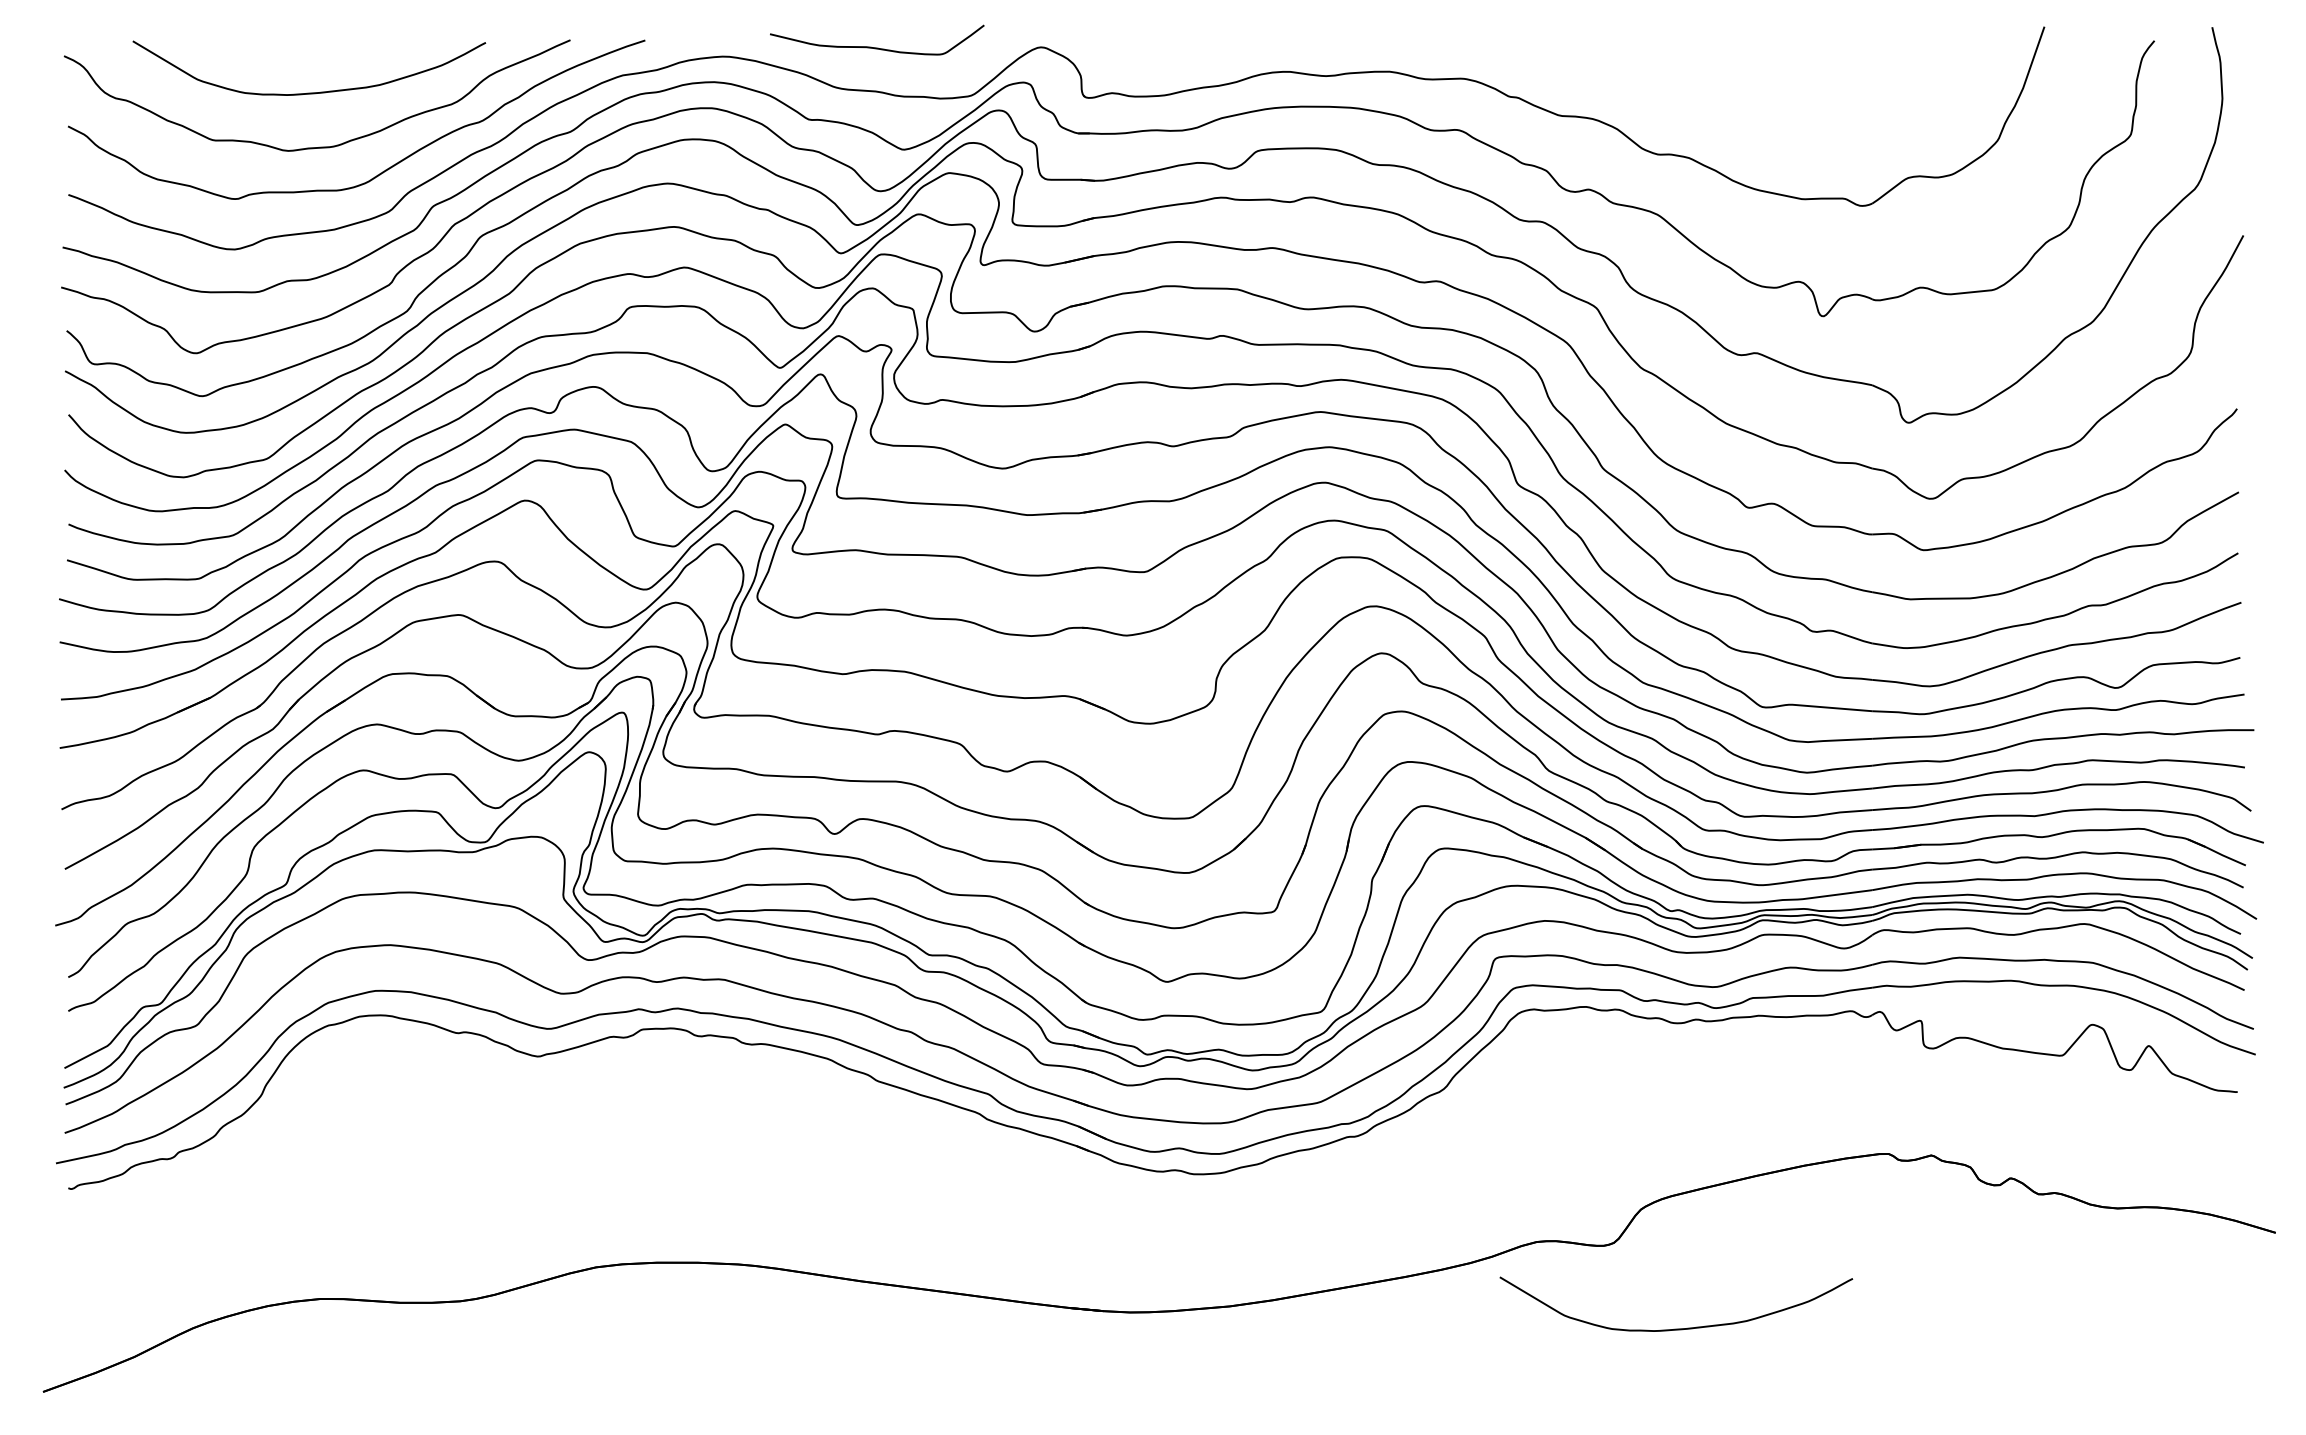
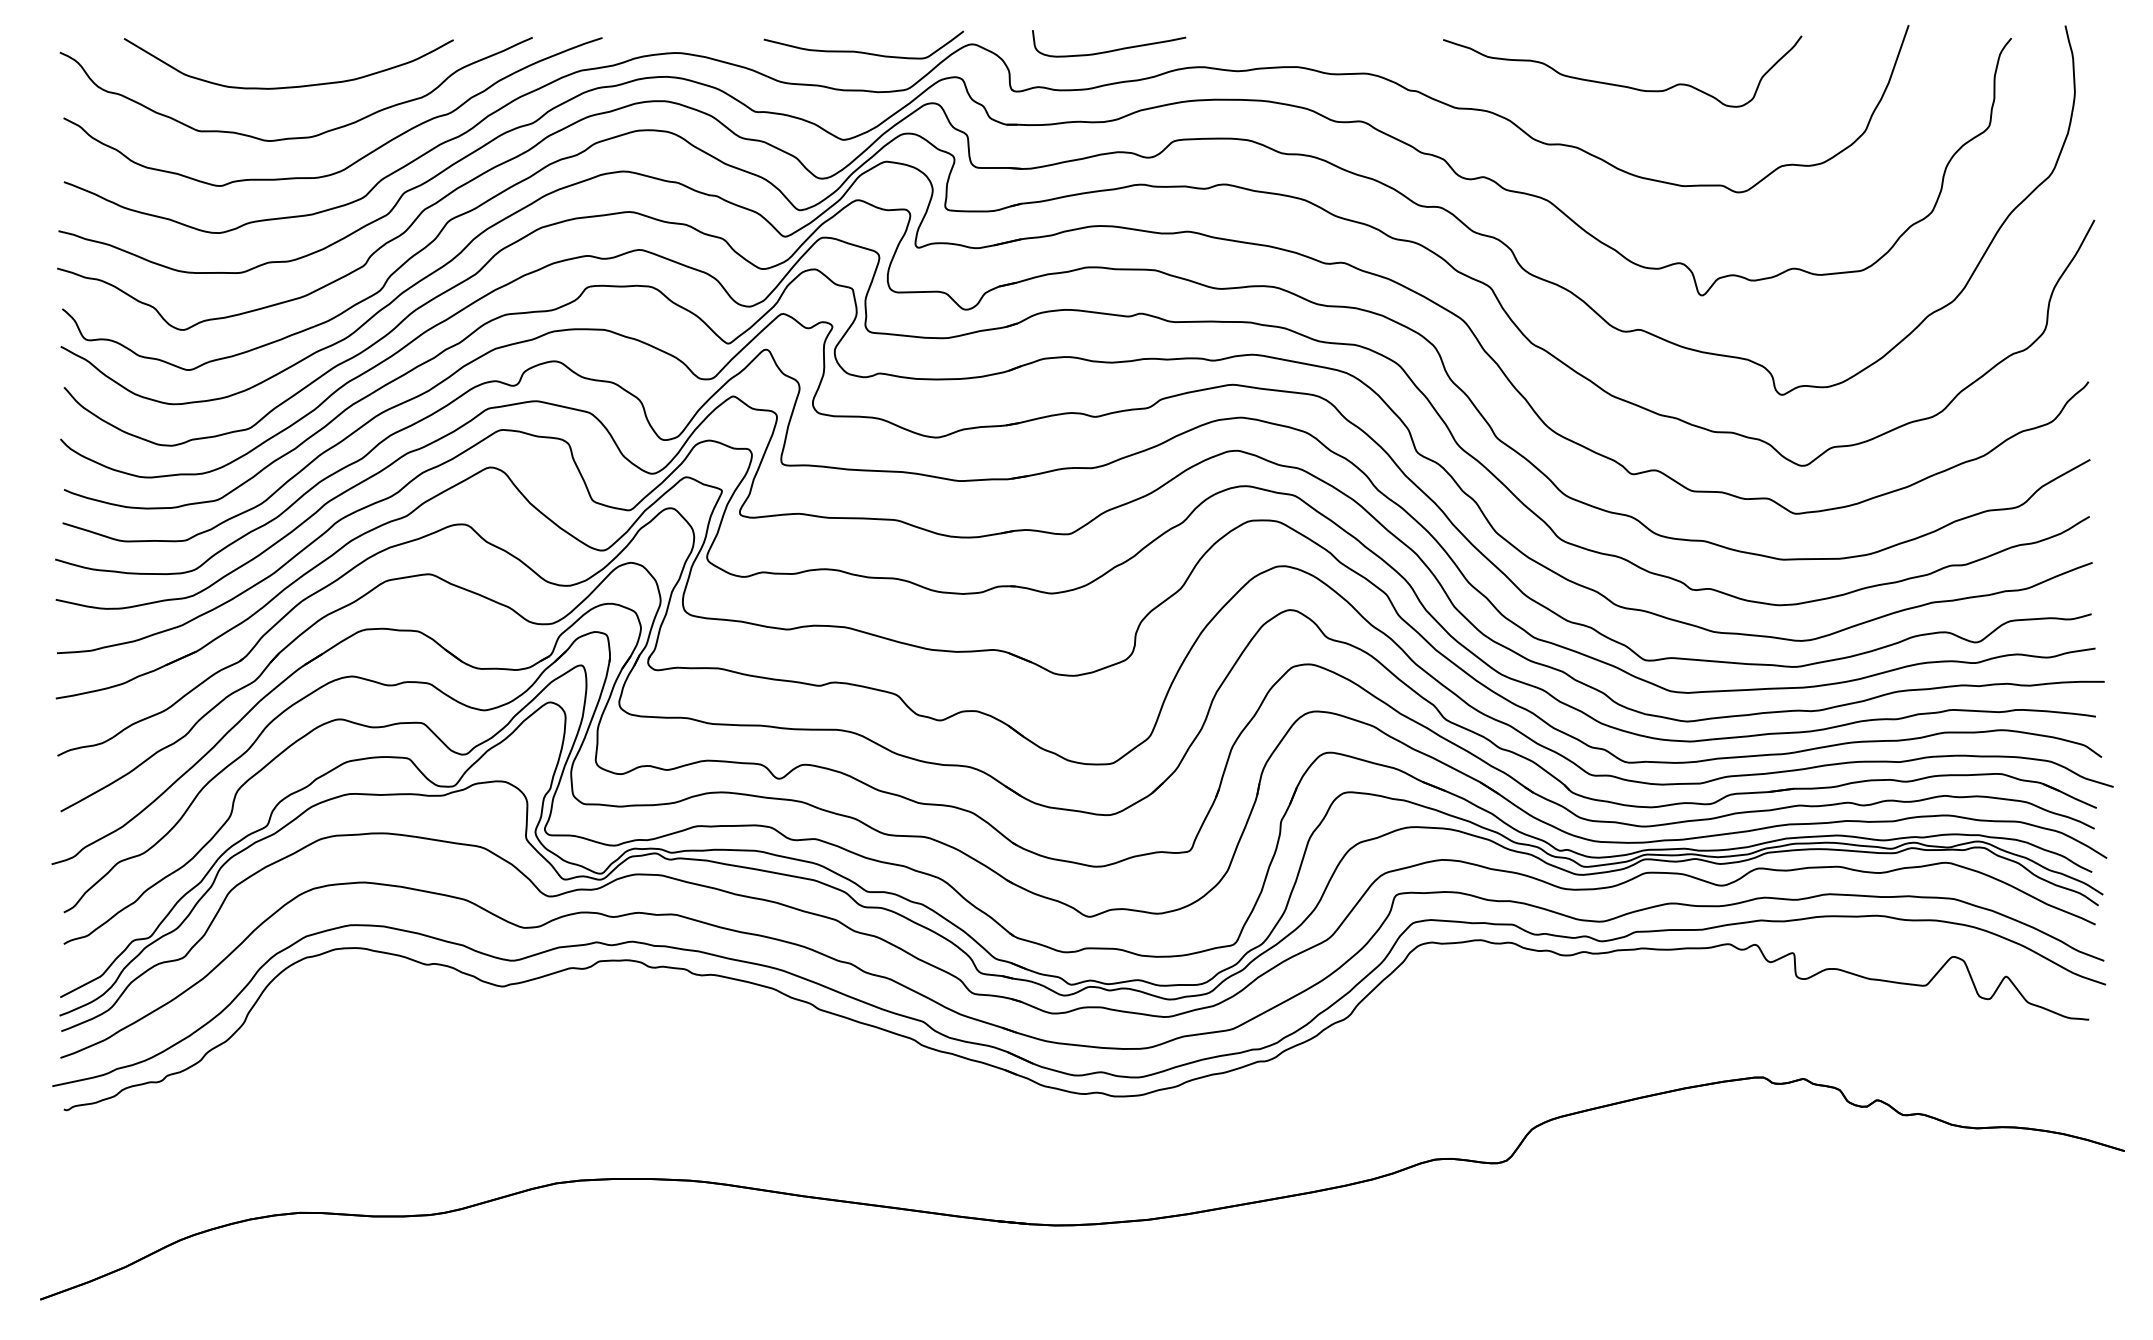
curve: (877, 47) -> (864, 51), moved
curve: (1189, 53) -> (1110, 50), added
part: (1734, 90) -> (1619, 84), added
curve: (1676, 1328) -> (1565, 1240), removed

